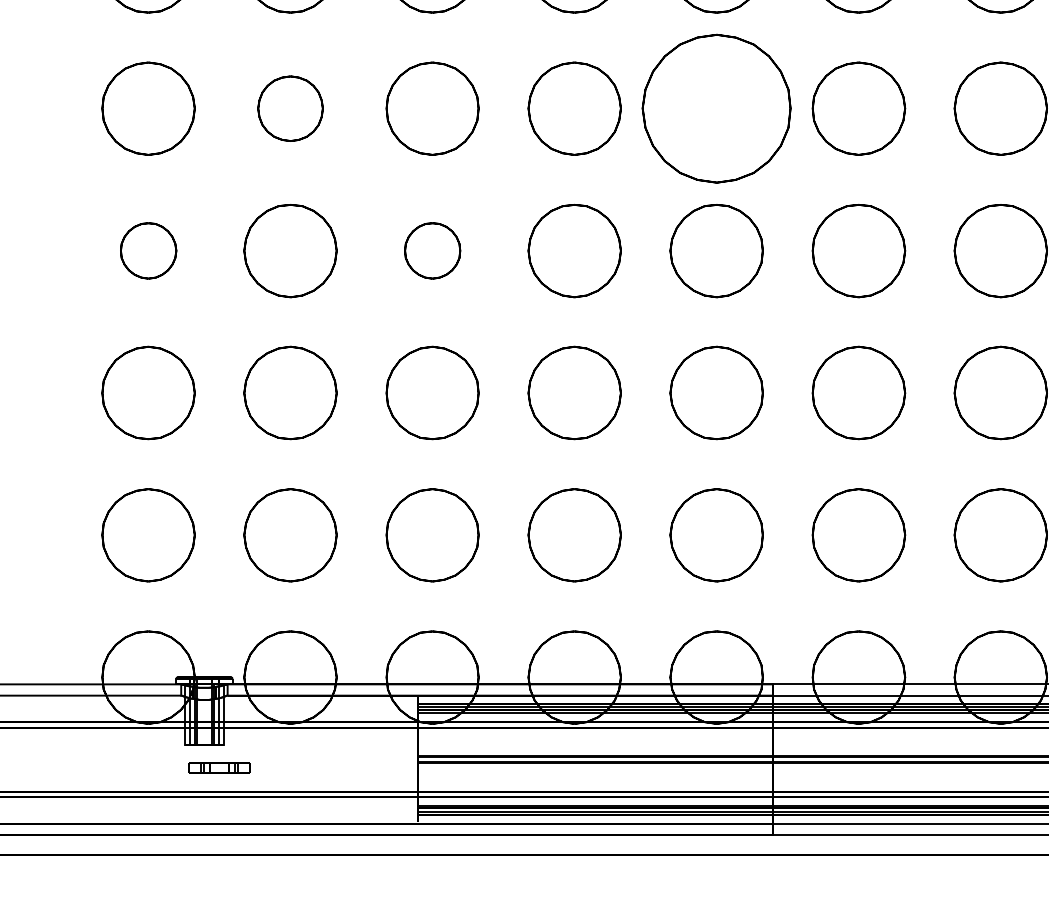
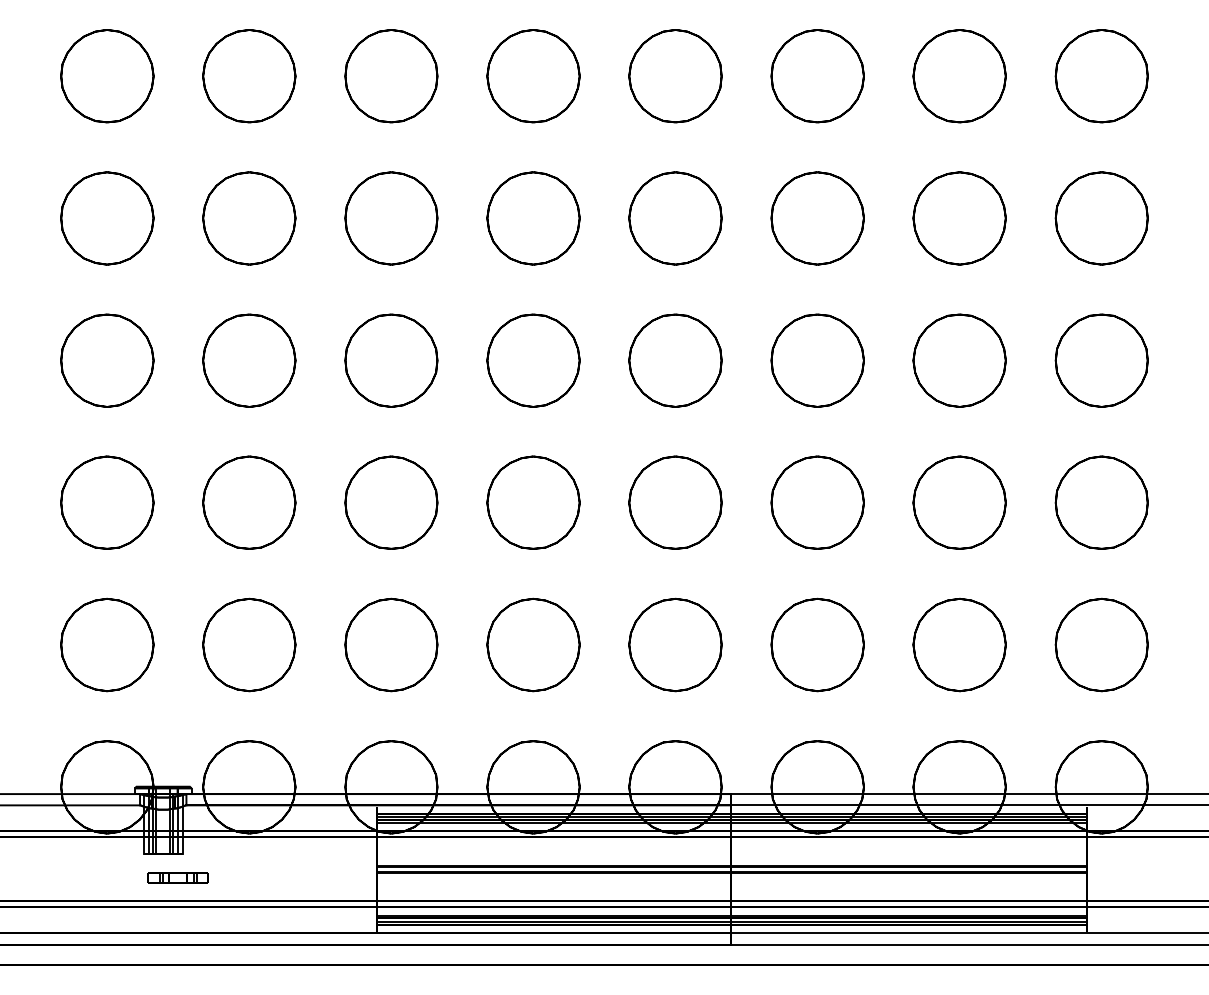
part: (290, 108) -> (249, 218), size x1.43
part: (716, 108) -> (675, 218), size x0.62
part: (148, 250) -> (107, 360), size x1.67
part: (432, 250) -> (391, 360), size x1.67

